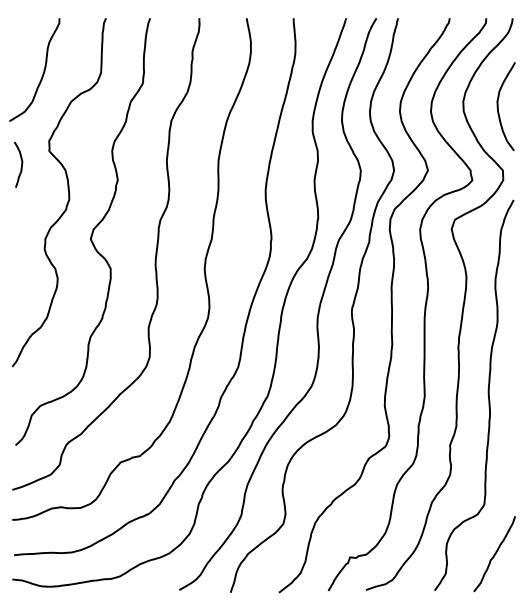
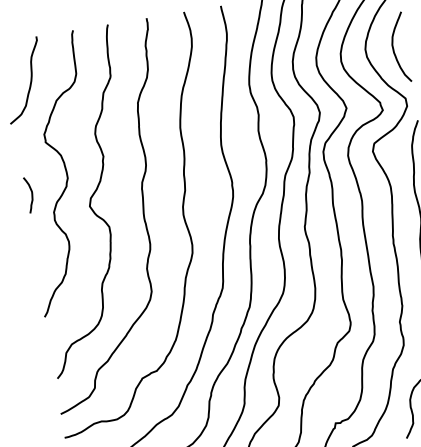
curve: (21, 164) -> (31, 194), moved

